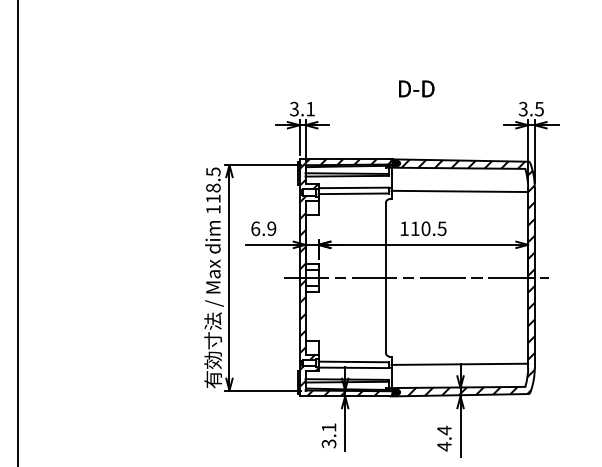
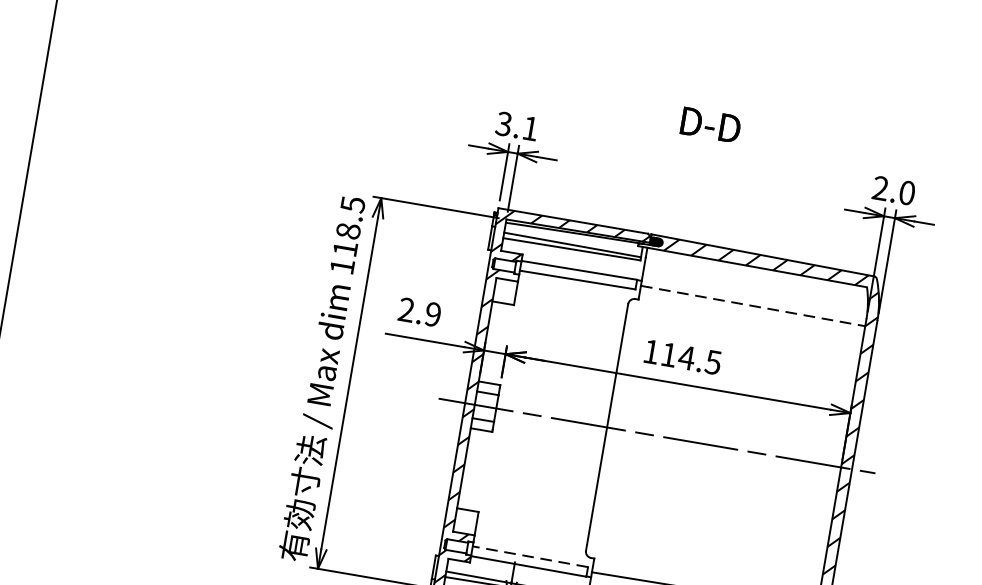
text: (530, 108) -> (892, 189), 3.5 -> 2.0
line: (460, 191) -> (754, 306), solid -> dashed
text: (255, 228) -> (406, 309), 6.9 -> 2.9
text: (425, 228) -> (686, 357), 110.5 -> 114.5
line: (353, 361) -> (530, 555), solid -> dashed

